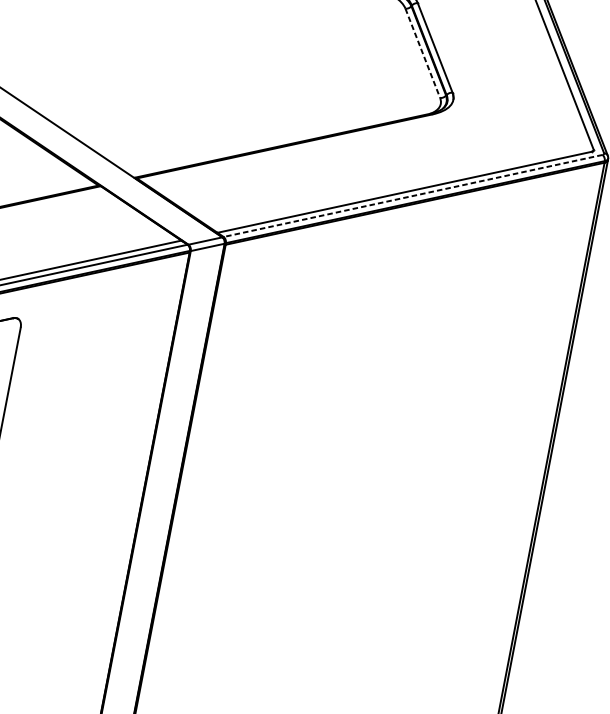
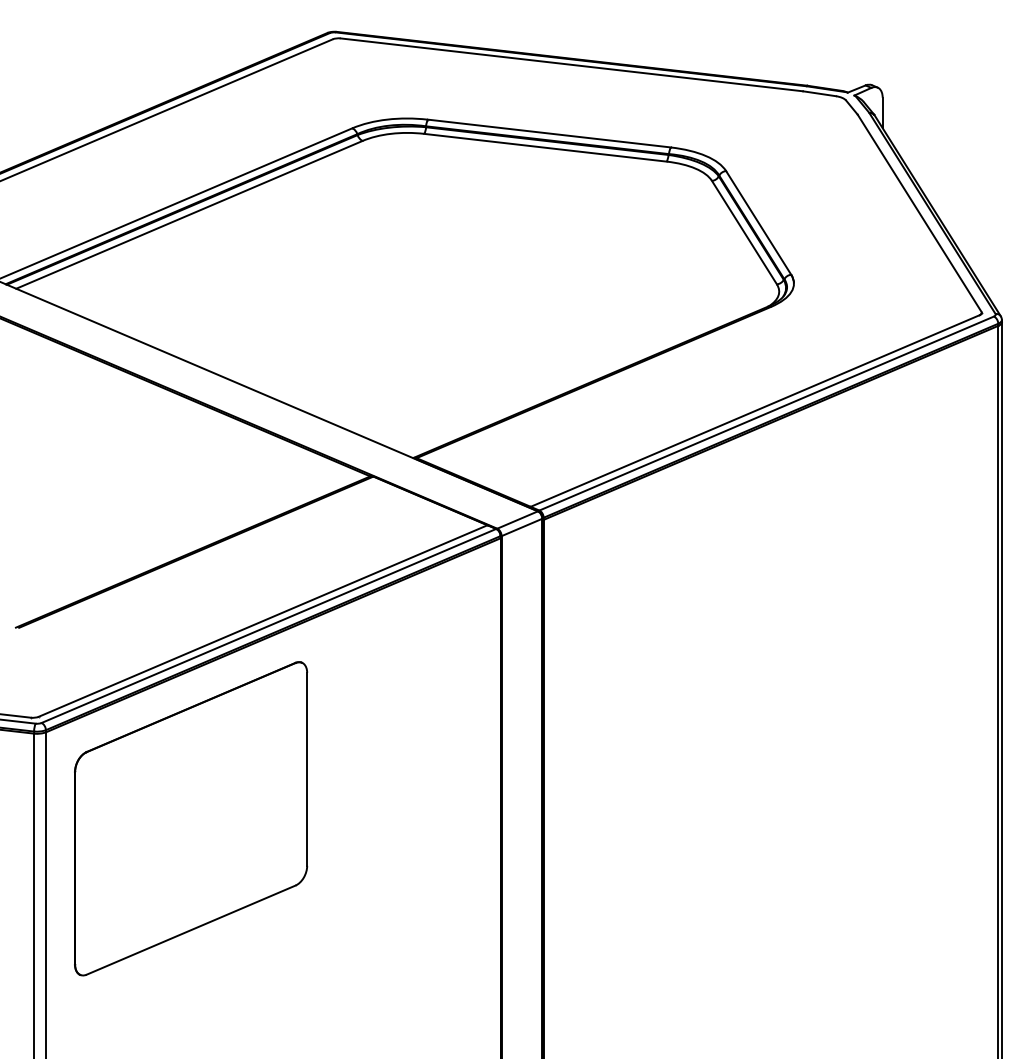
line: (422, 54) -> (744, 233), dashed -> solid
line: (412, 195) -> (766, 413), dashed -> solid

